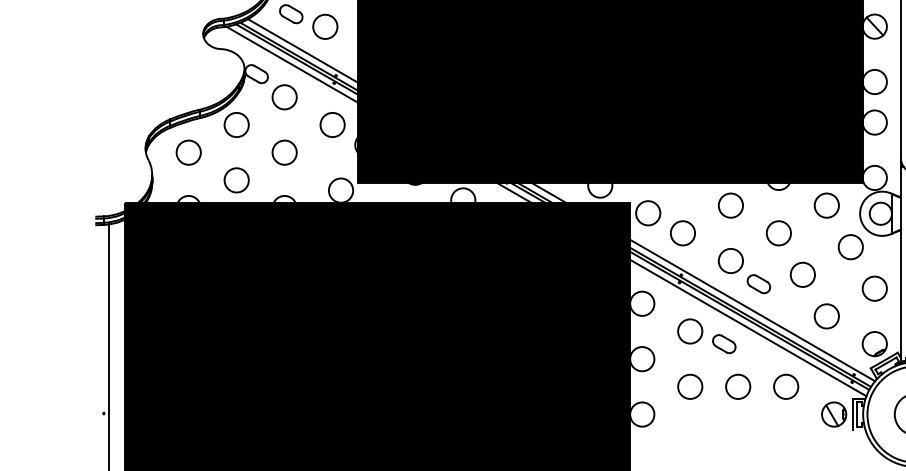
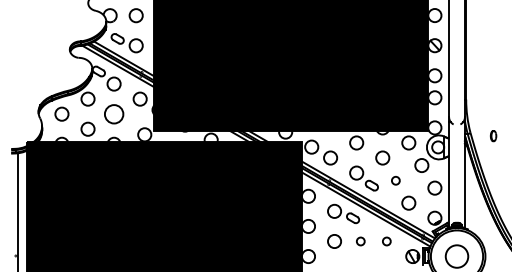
circle: (283, 151) -> (113, 113), size x1.4
circle: (802, 274) -> (395, 180), size x0.6
circle: (737, 386) -> (360, 241), size x0.6
circle: (785, 386) -> (386, 241), size x0.6

